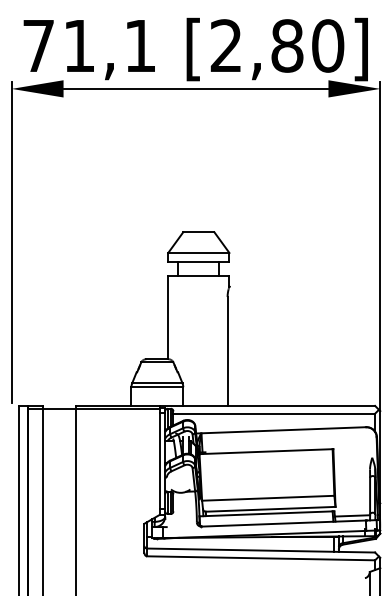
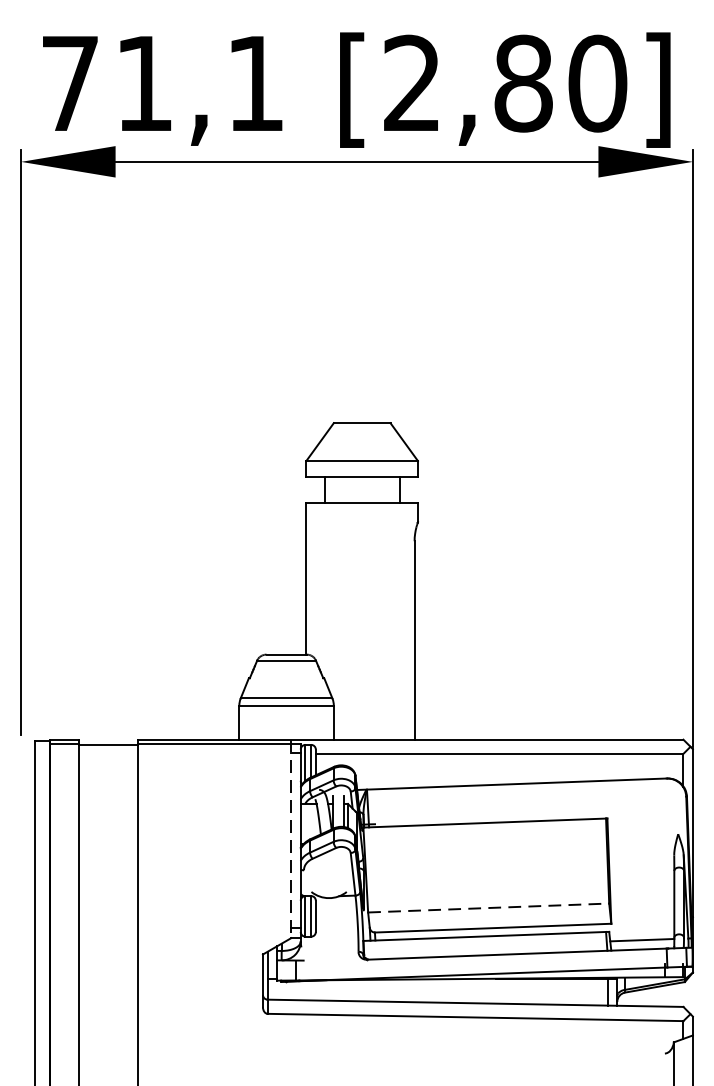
line: (159, 460) -> (290, 839), solid -> dashed
line: (268, 498) -> (489, 908), solid -> dashed

